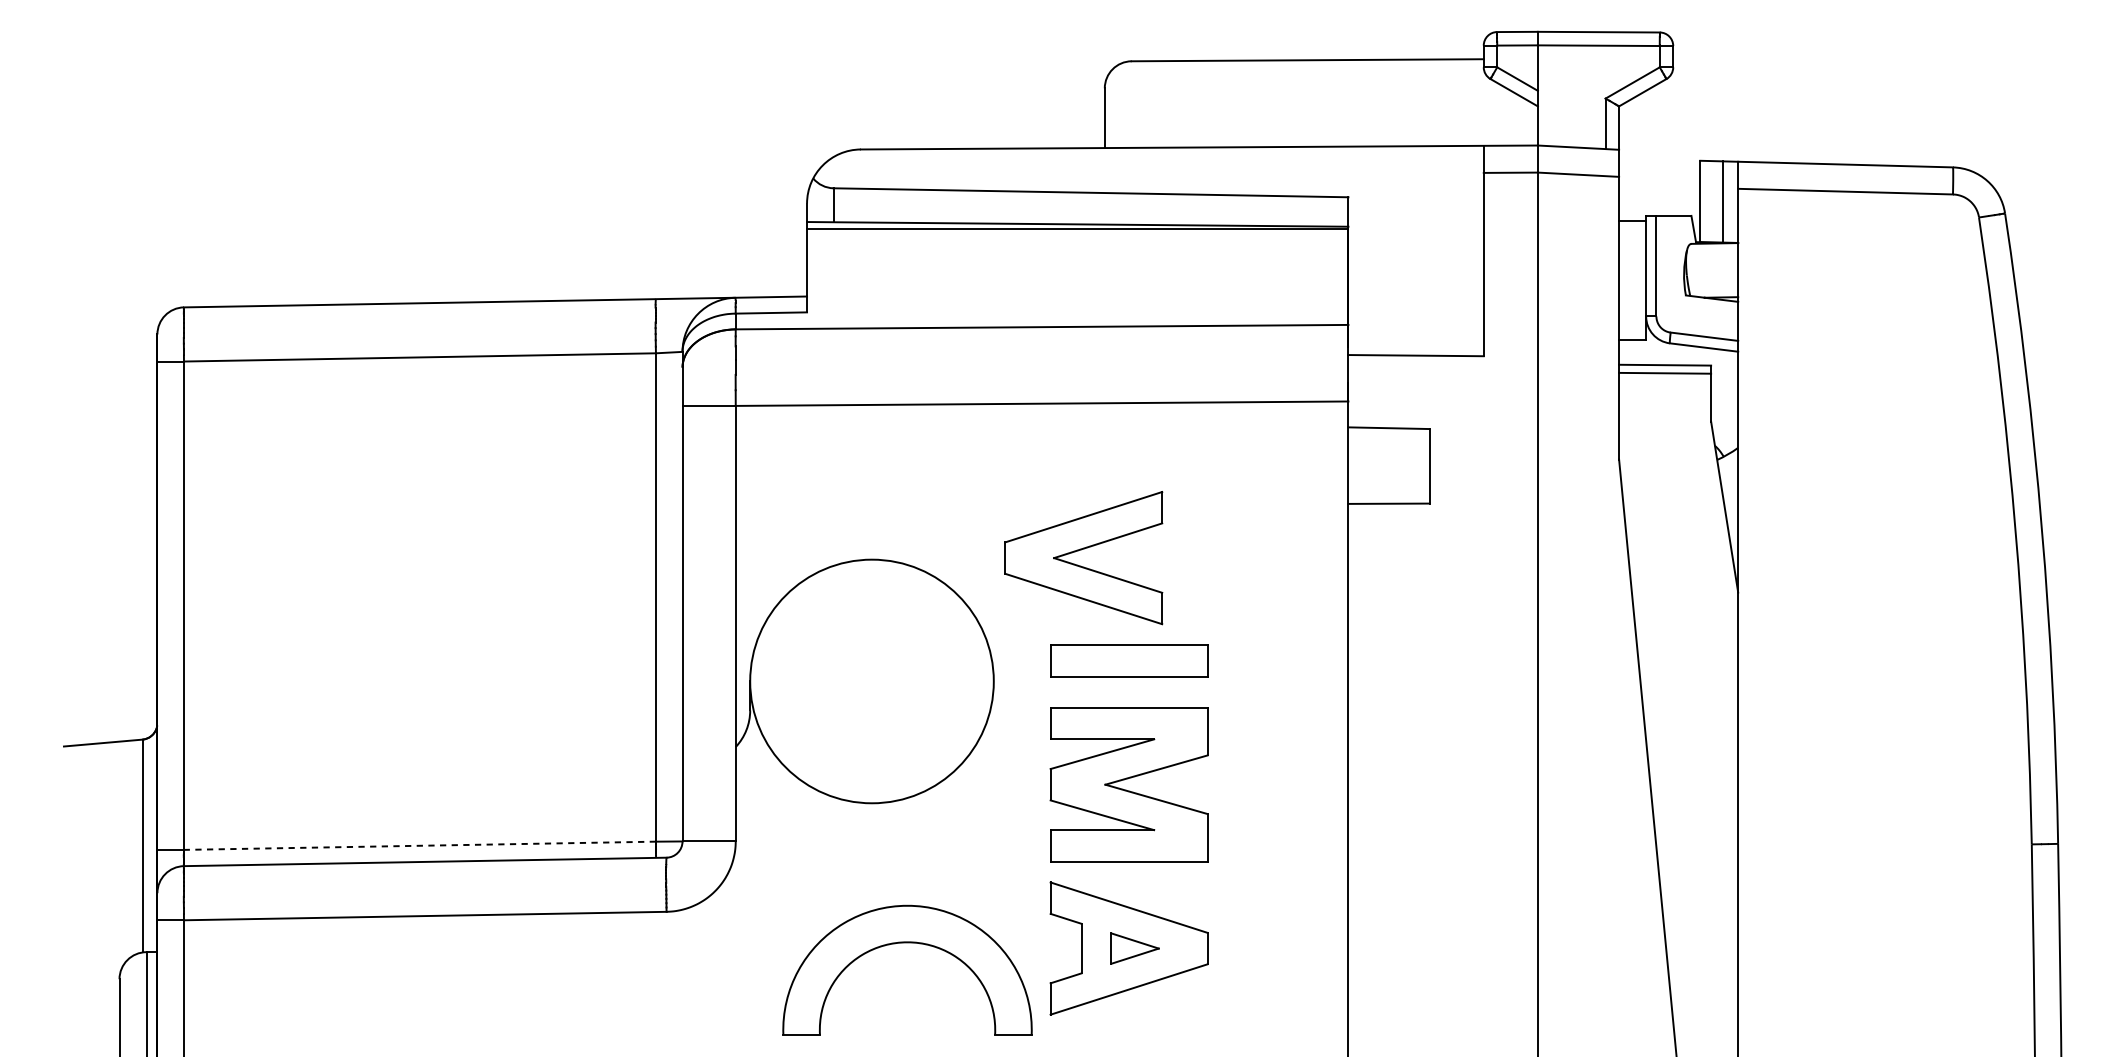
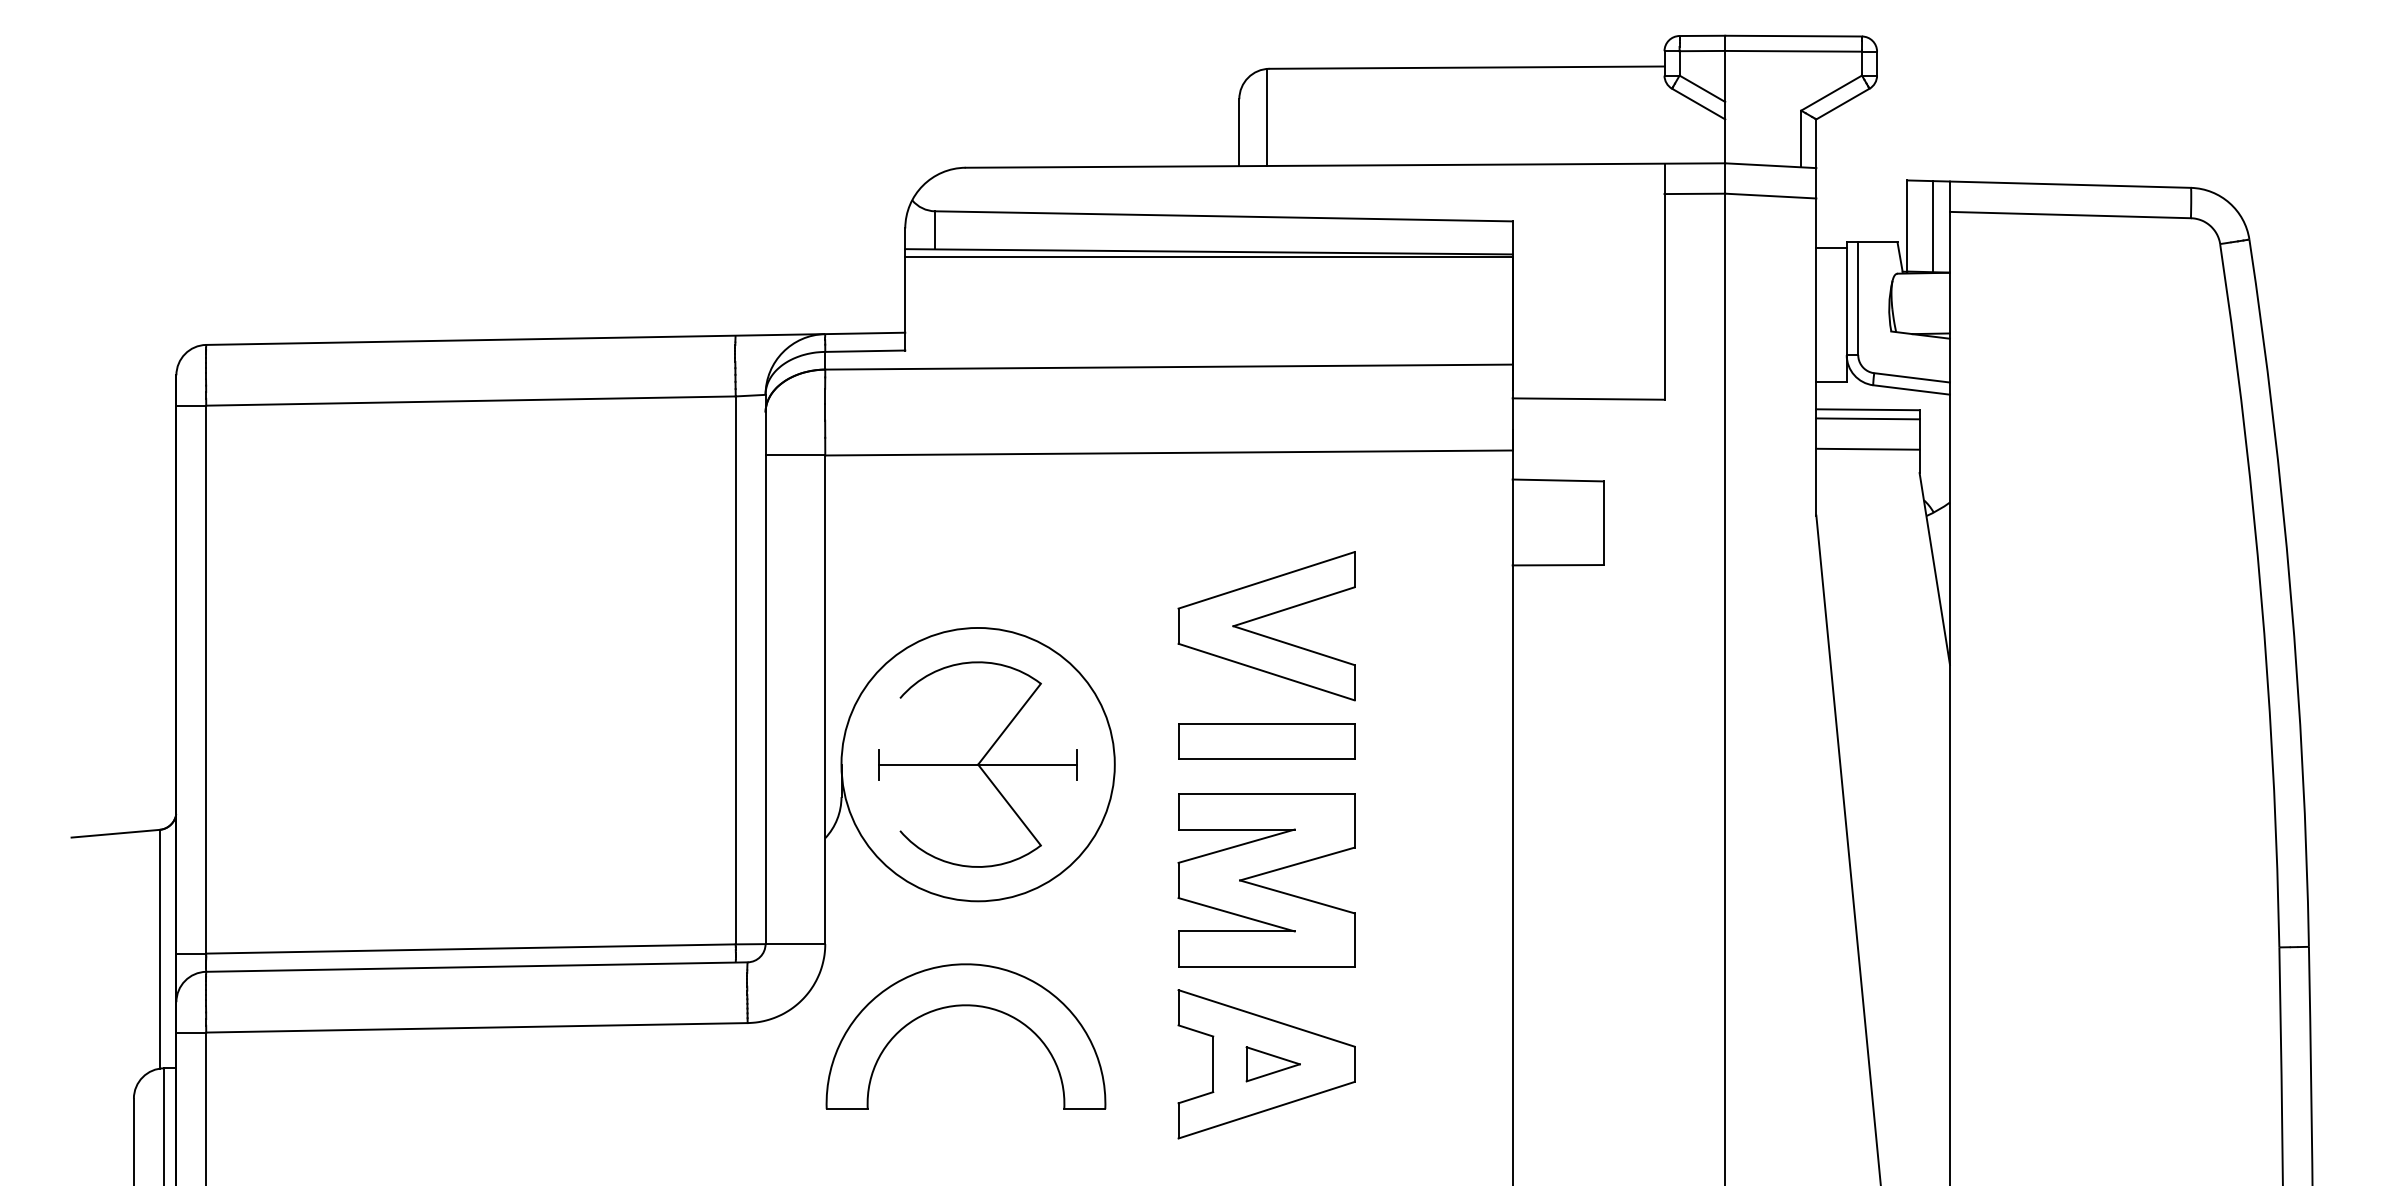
line: (1129, 104) -> (1266, 117), added
line: (1664, 399) -> (1867, 448), added
part: (1080, 565) -> (1263, 634), moved
part: (871, 681) -> (977, 764), added
line: (419, 845) -> (470, 948), dashed -> solid
part: (907, 943) -> (965, 1006), moved

